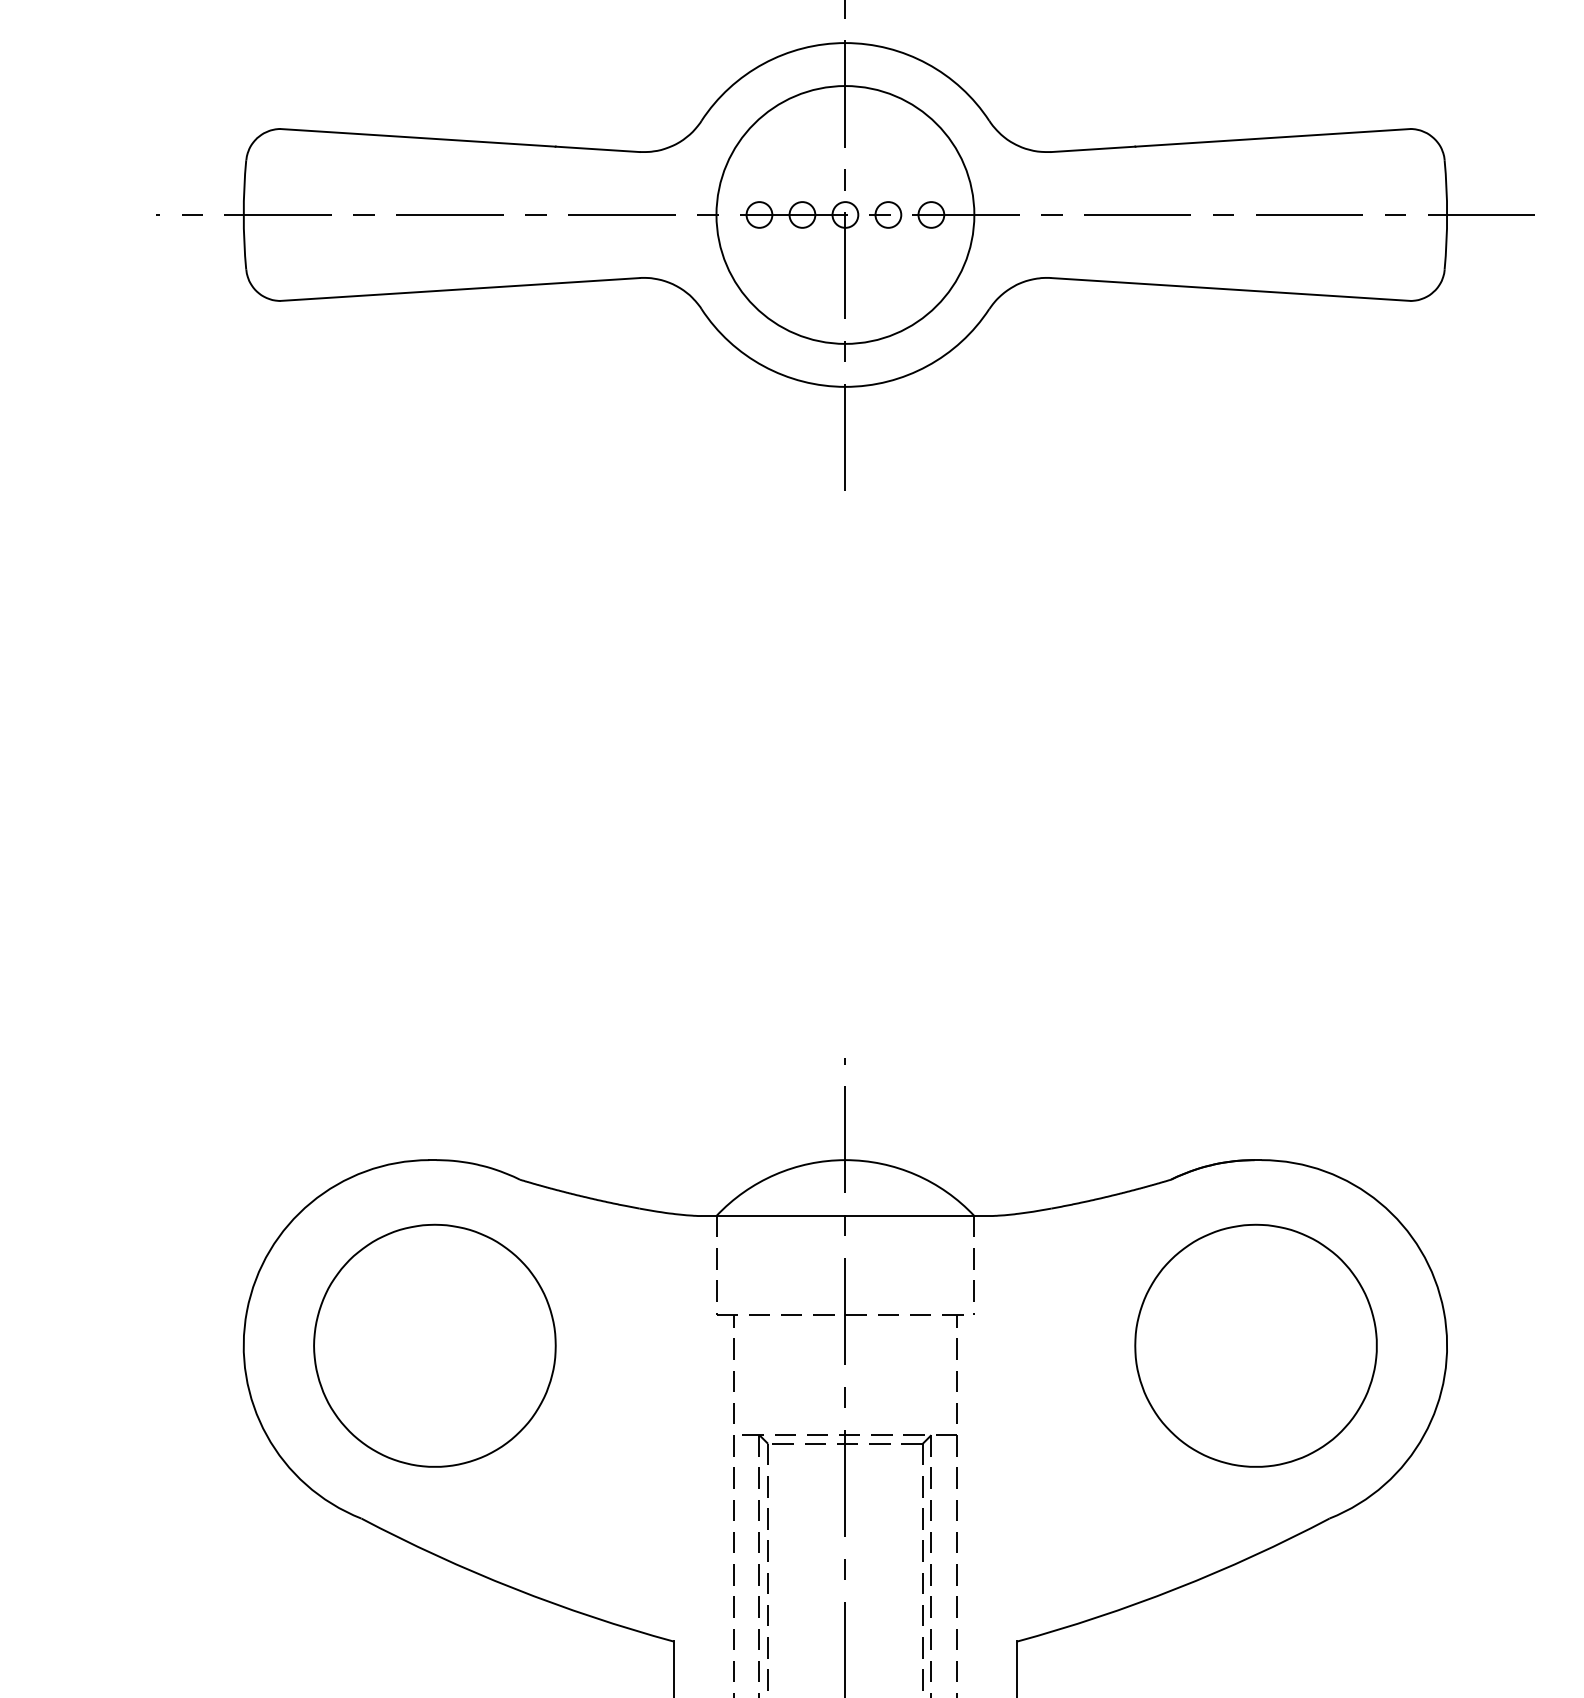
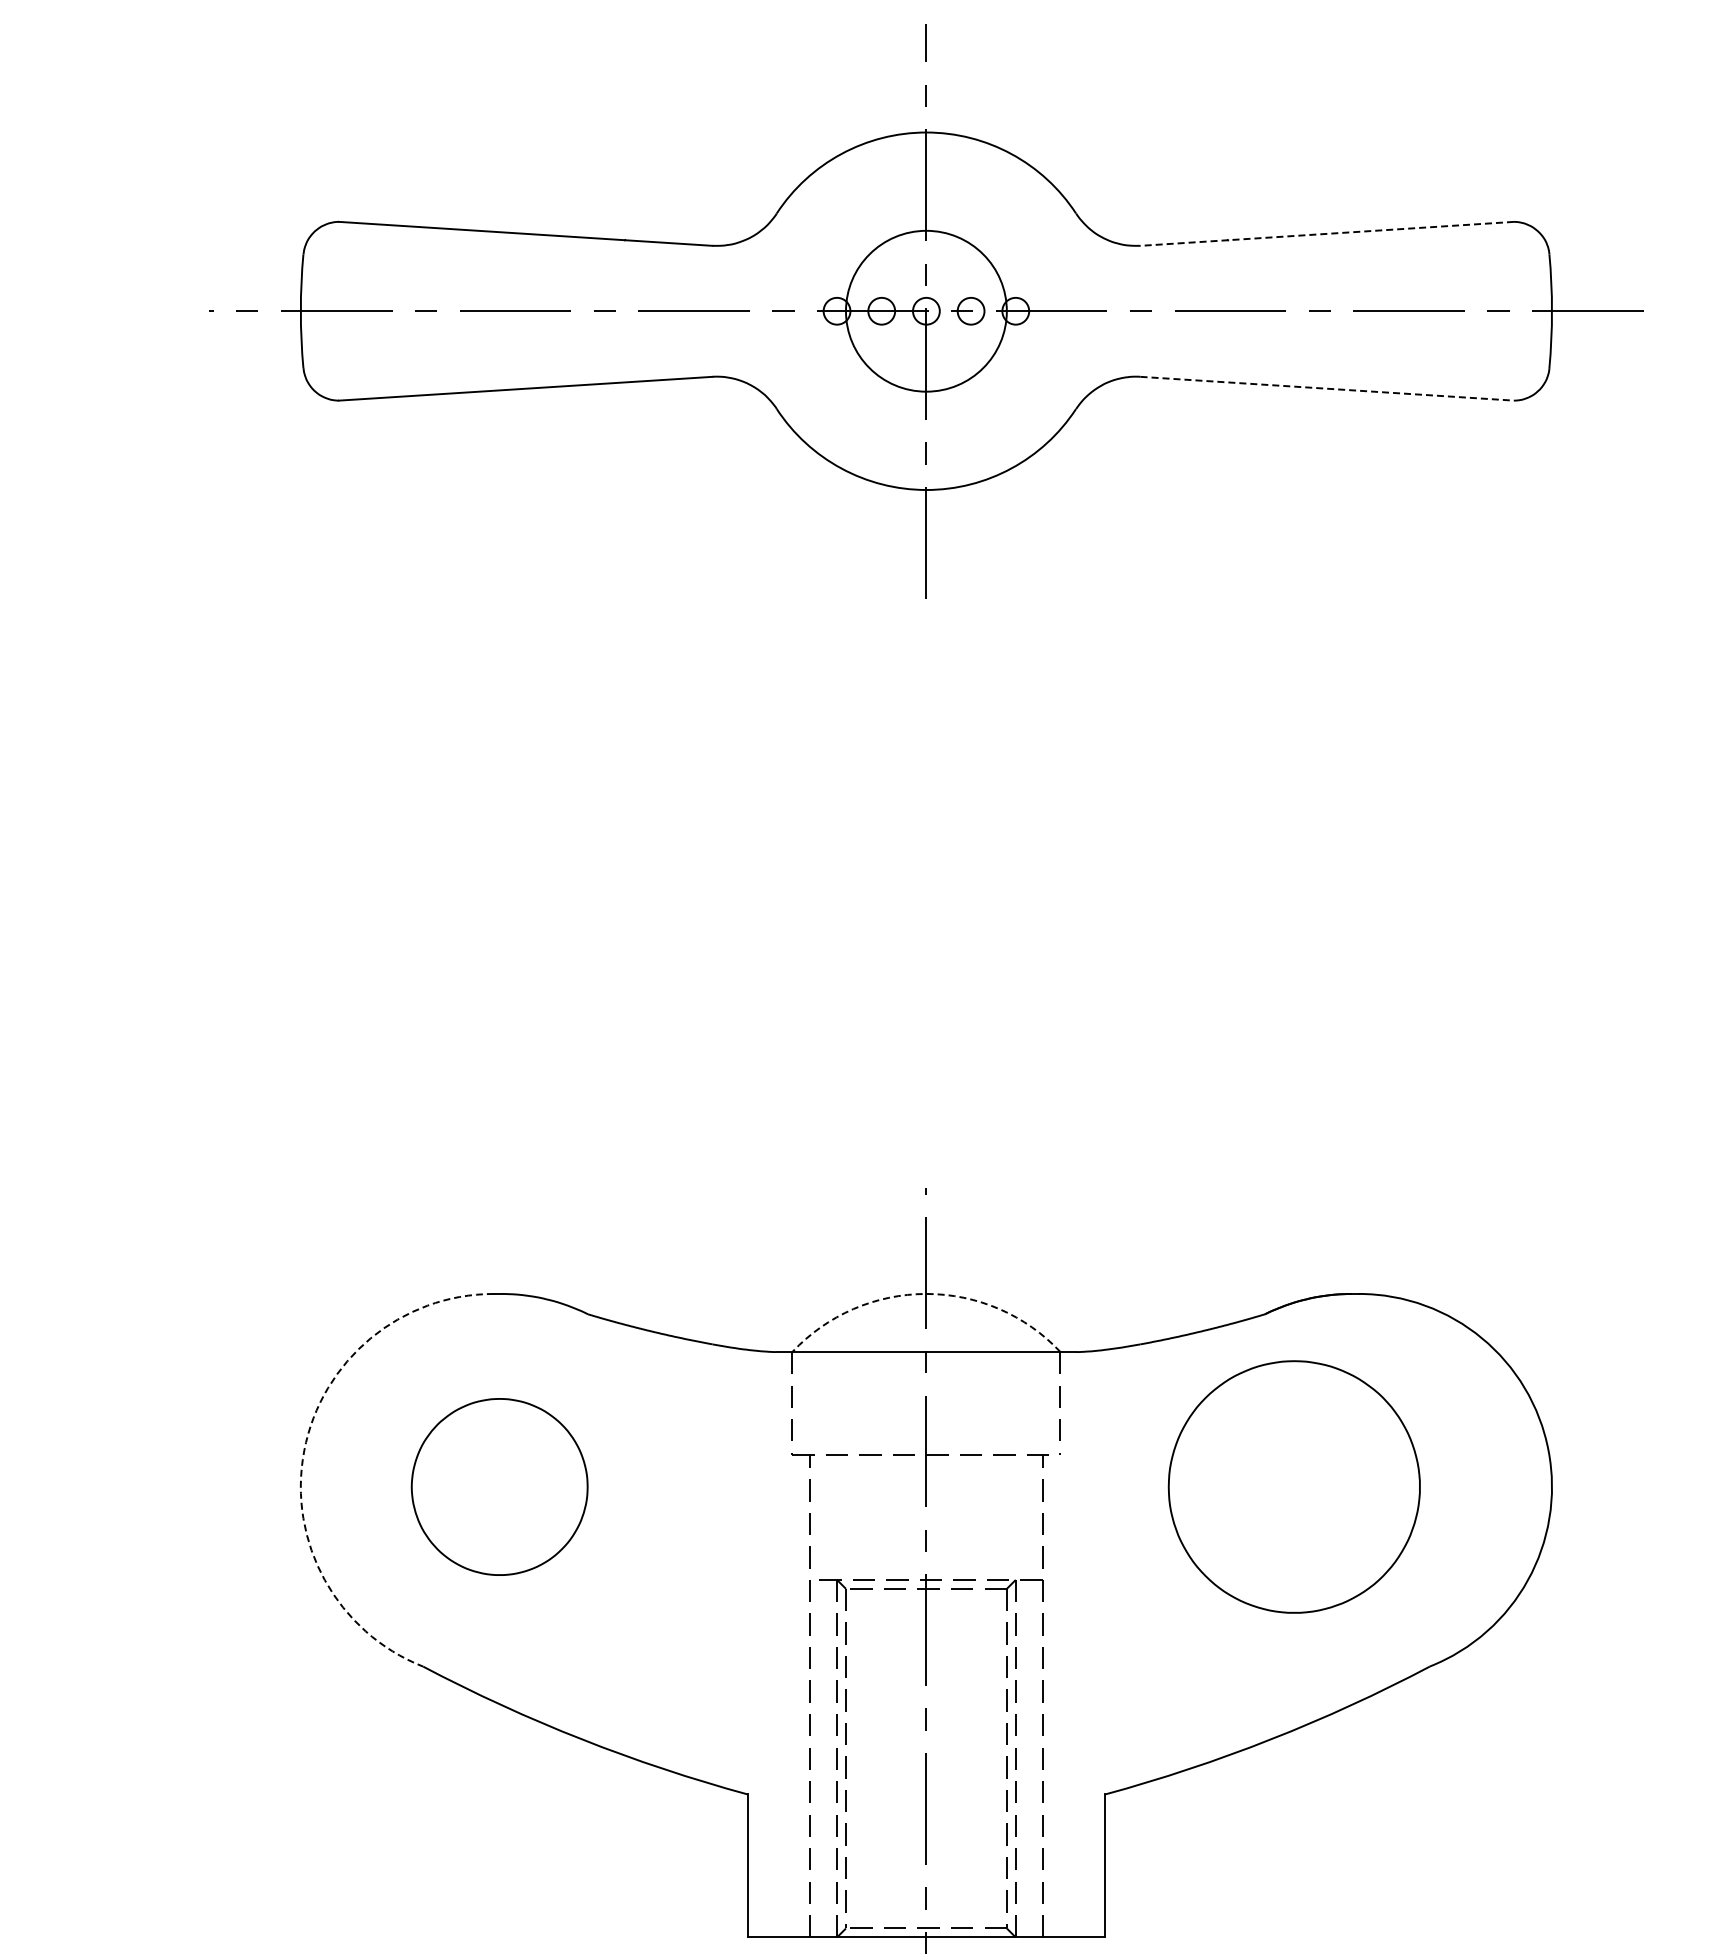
line: (1230, 140) -> (1326, 233), solid -> dashed
circle: (845, 215) -> (926, 311), size x0.6
line: (1231, 289) -> (1327, 388), solid -> dashed
arc: (845, 1159) -> (926, 1293), solid -> dashed
arc: (247, 1310) -> (304, 1450), solid -> dashed
part: (434, 1345) -> (499, 1486), size x0.7
part: (1255, 1345) -> (1293, 1486), moved

